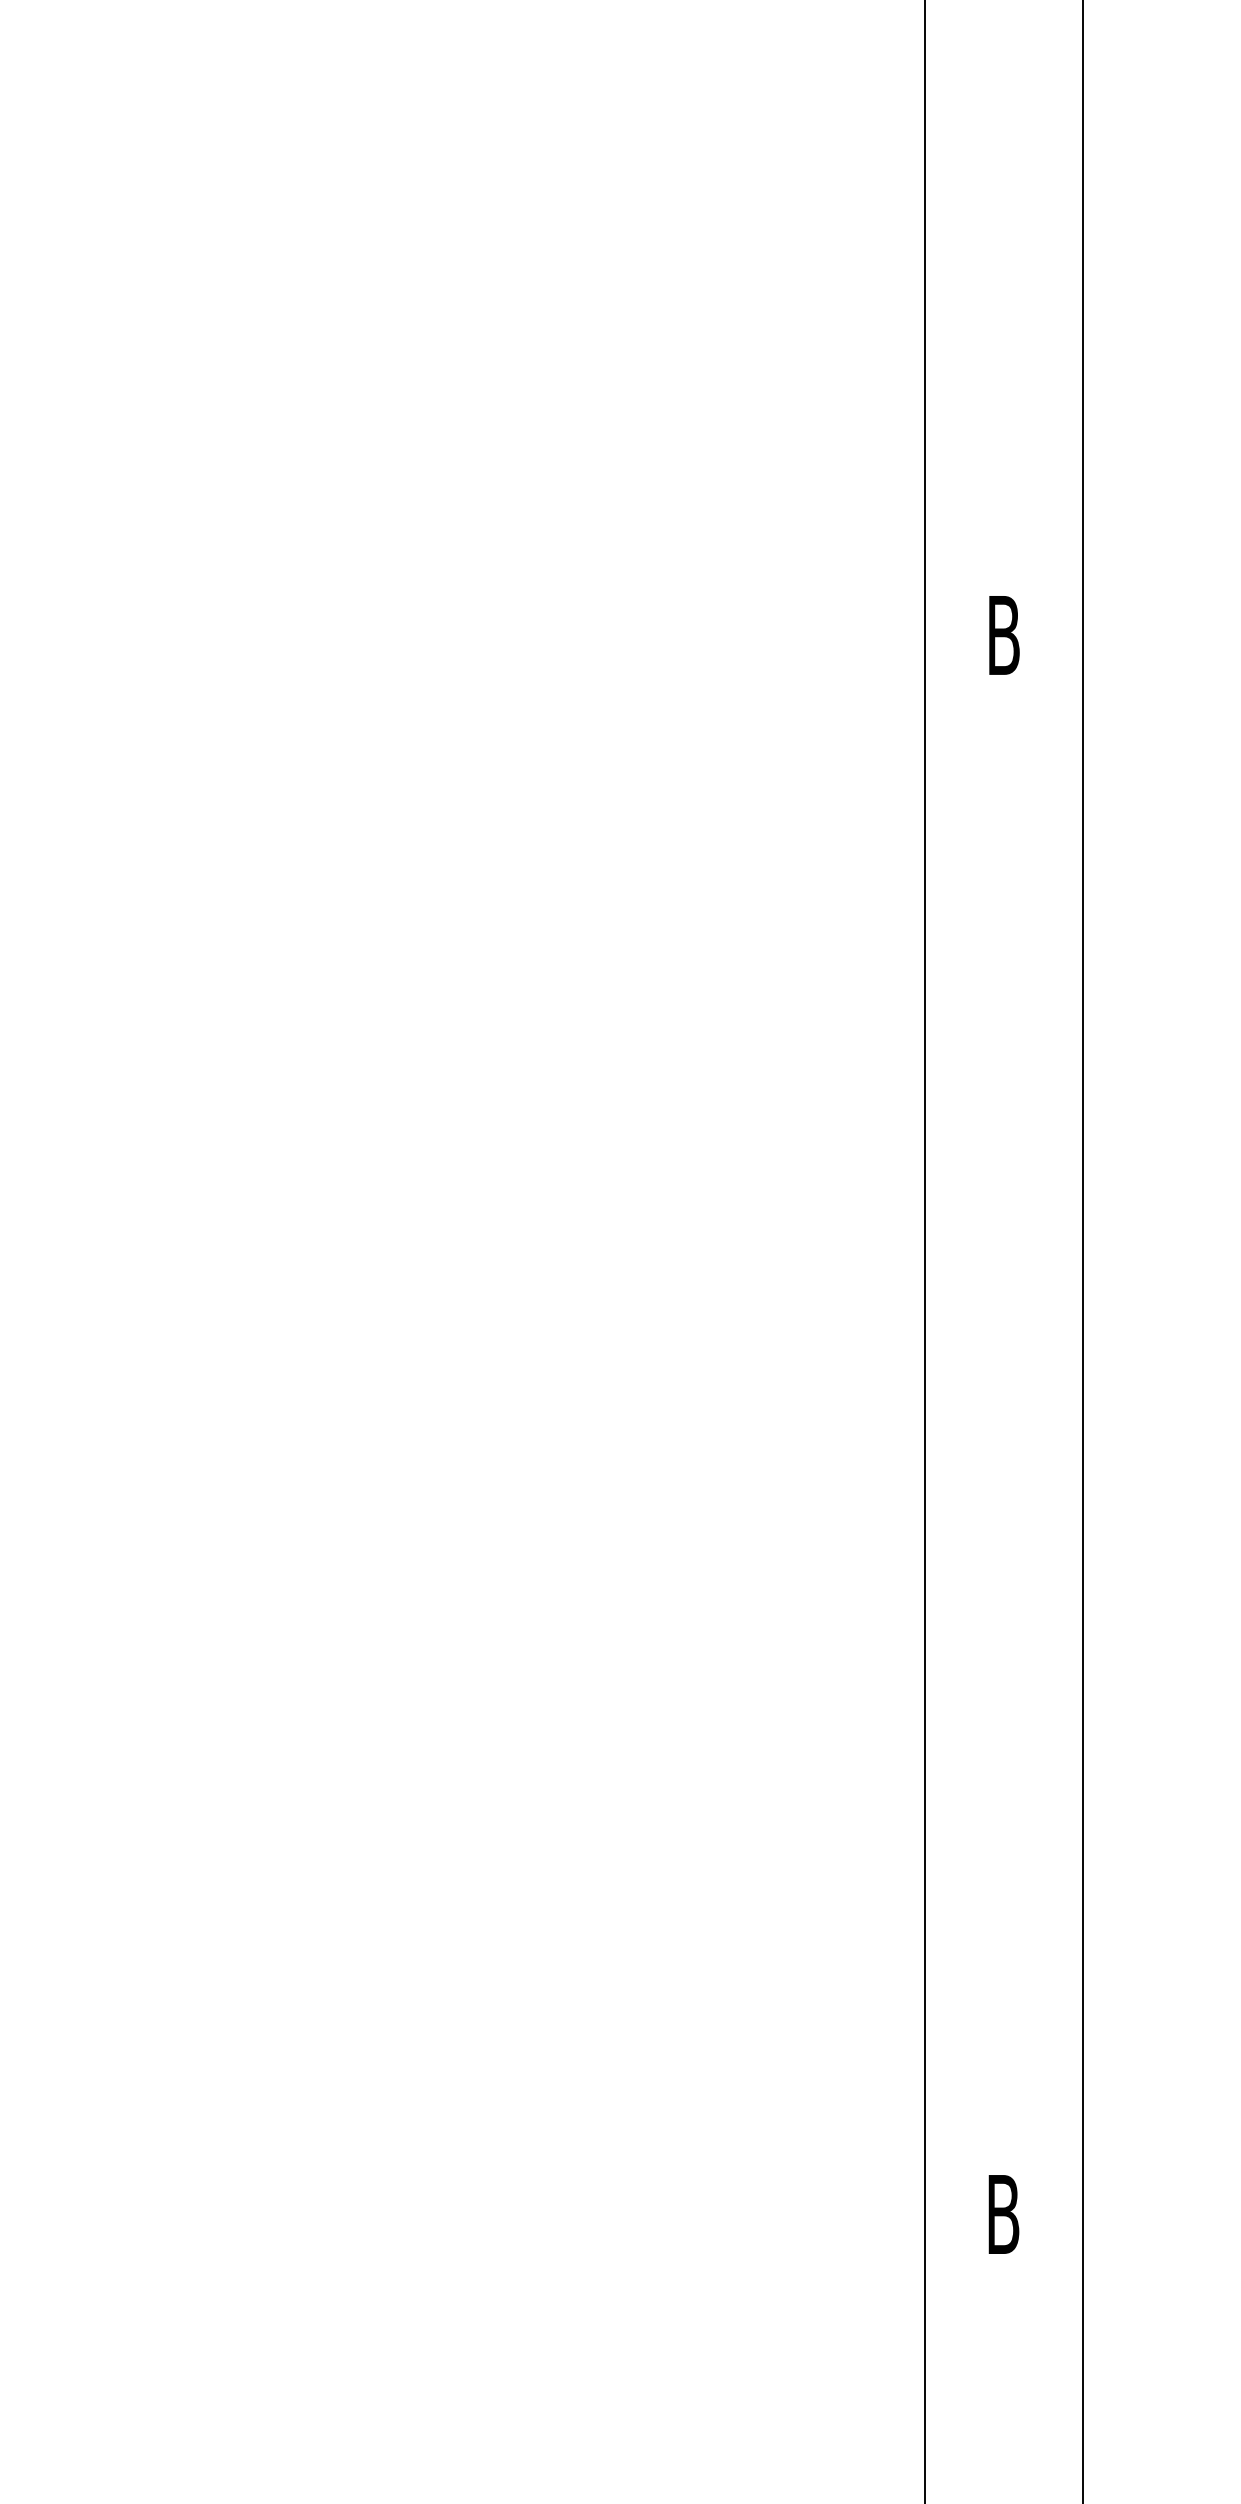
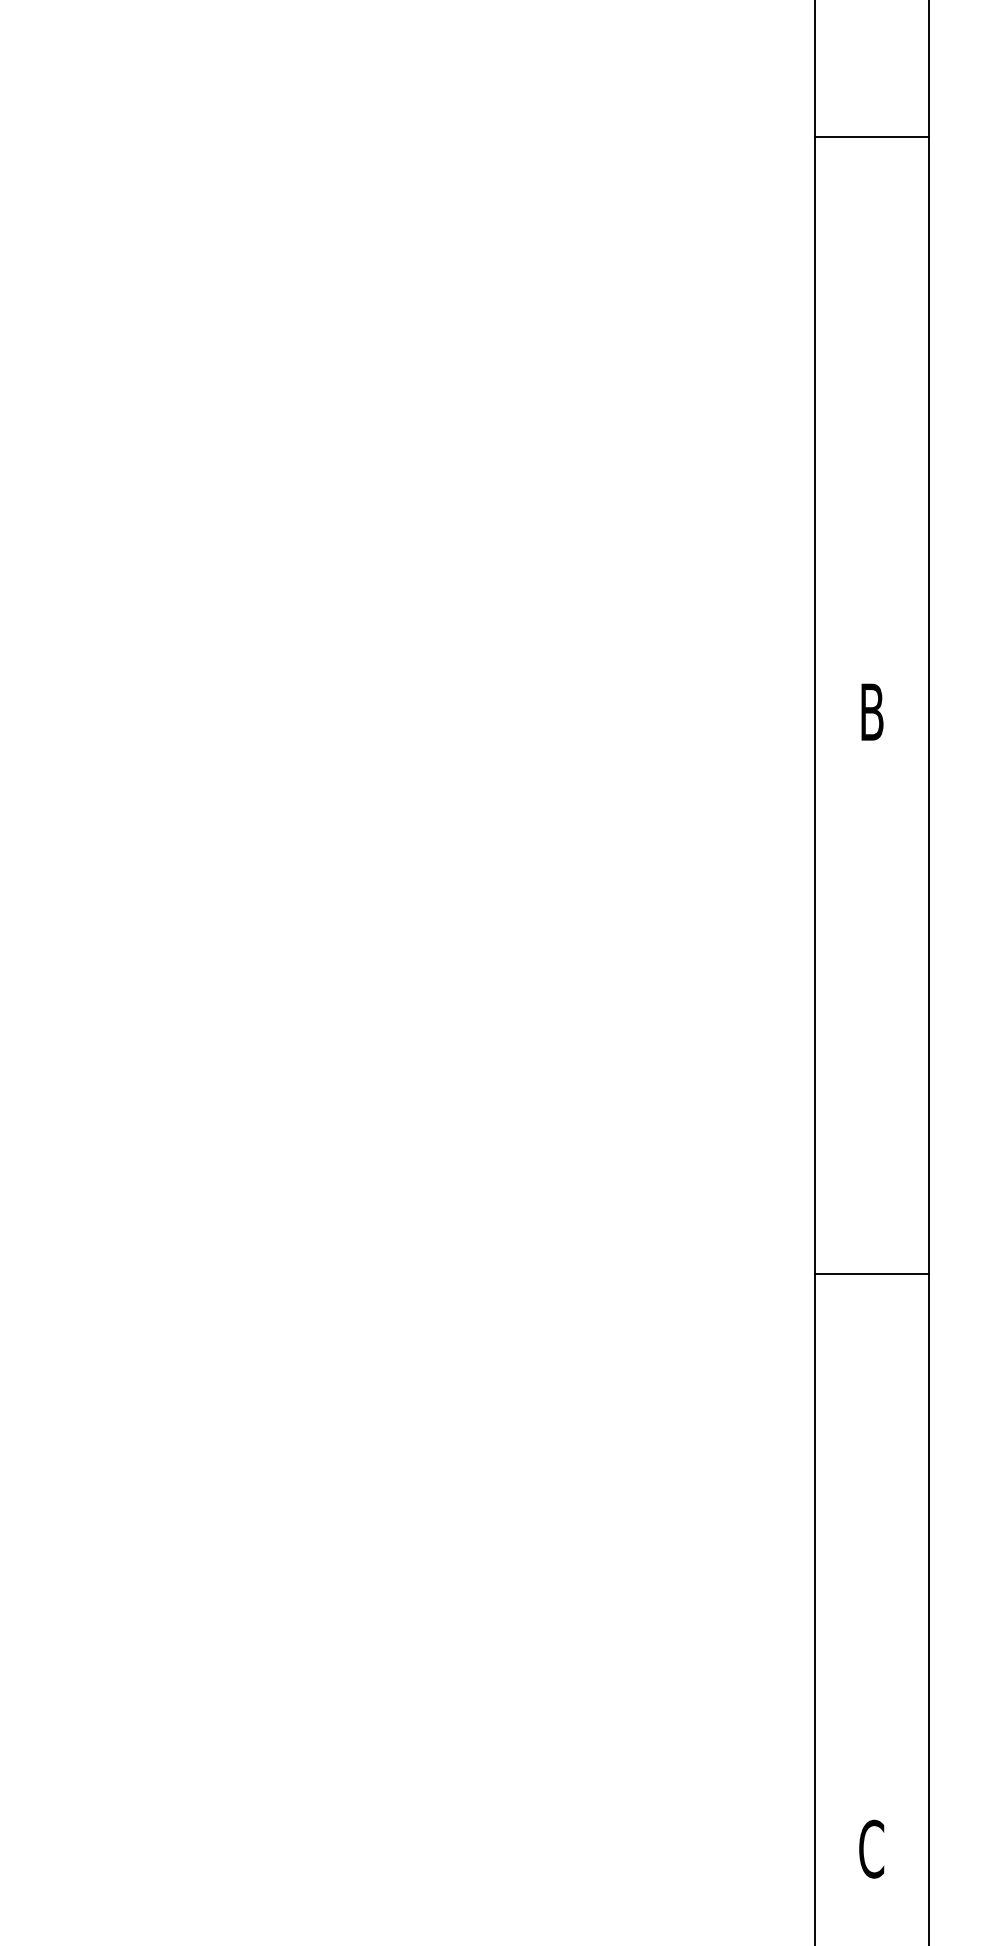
line: (1004, 1416) -> (872, 1274), added
text: (1003, 2213) -> (871, 1848), B -> C

